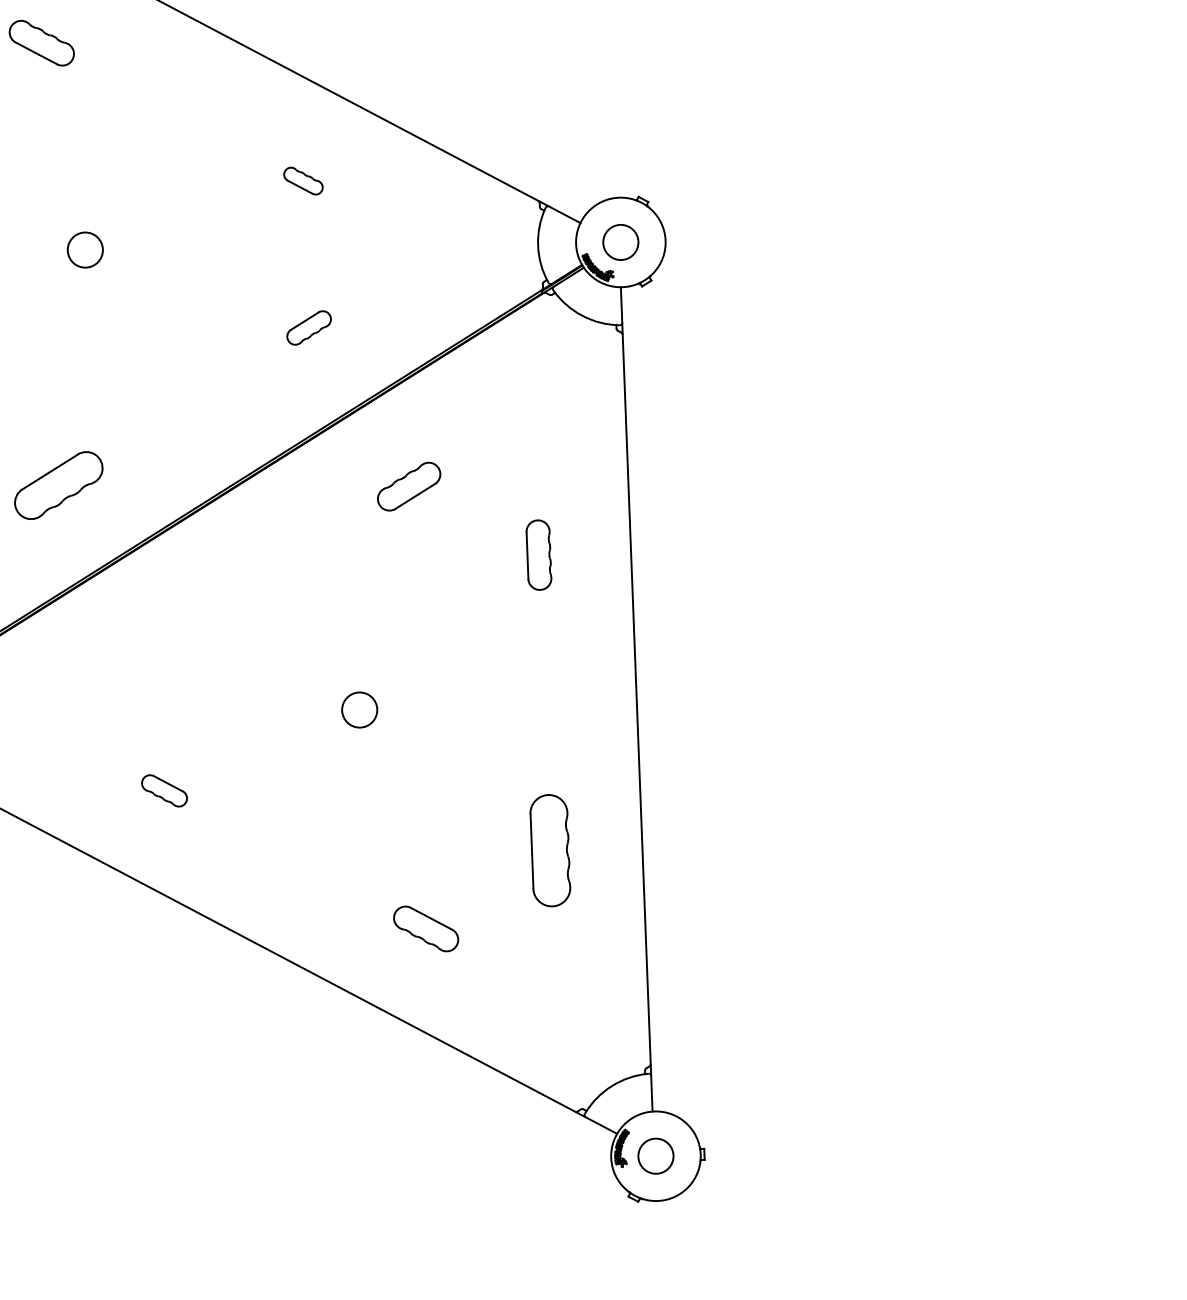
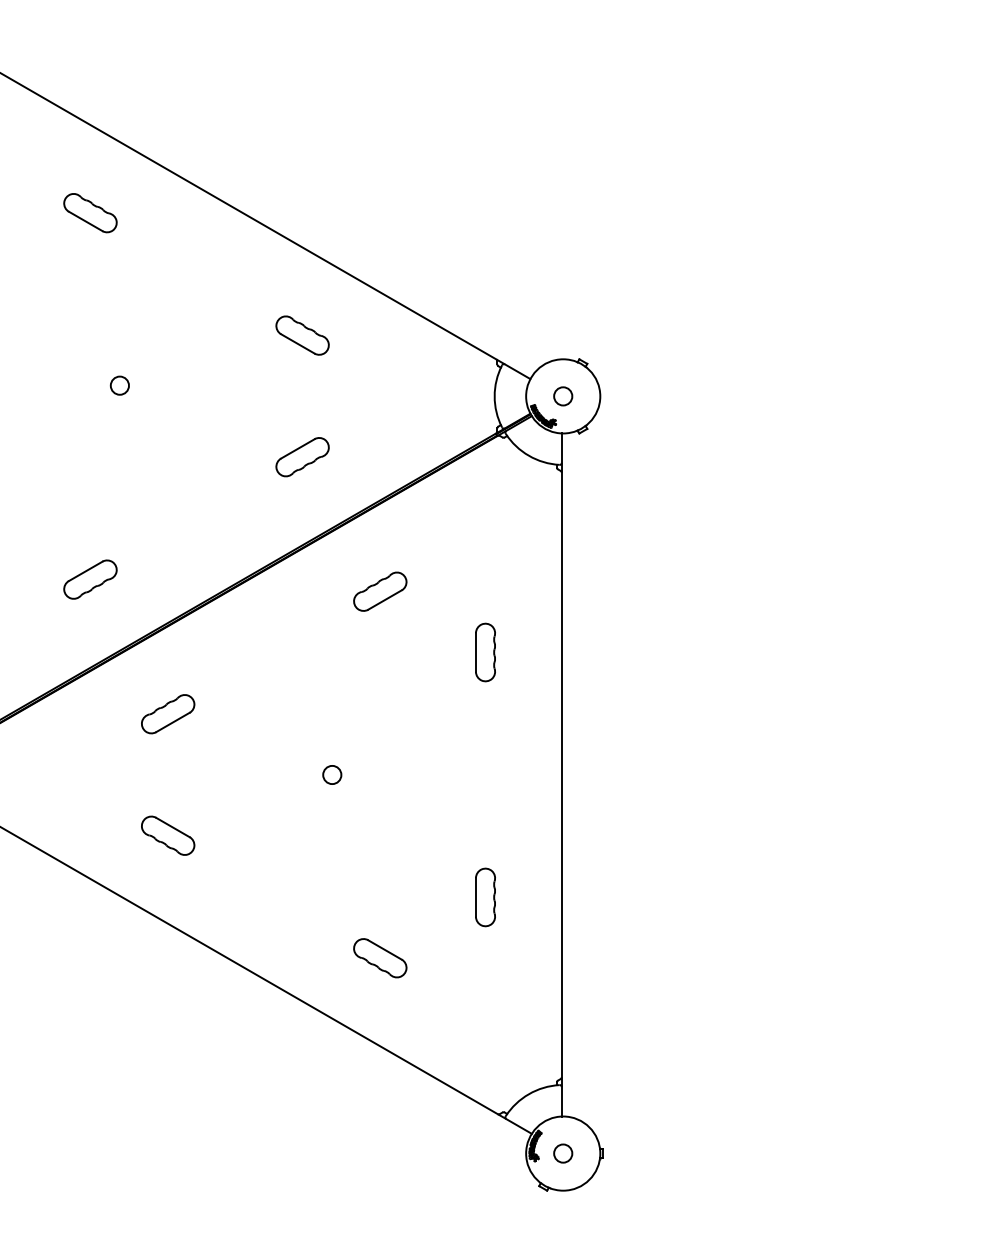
part: (303, 181) -> (302, 335), size x1.67
circle: (621, 242) -> (563, 396), size x0.62
circle: (84, 249) -> (119, 385), size x0.62
part: (309, 328) -> (302, 457), size x1.43
part: (58, 485) -> (90, 579), size x0.71
part: (159, 644) -> (168, 714), added
circle: (359, 709) -> (332, 774), size x0.62
part: (164, 790) -> (168, 835), size x1.43
part: (550, 850) -> (485, 897), size x0.62
circle: (656, 1156) -> (563, 1153), size x0.62

